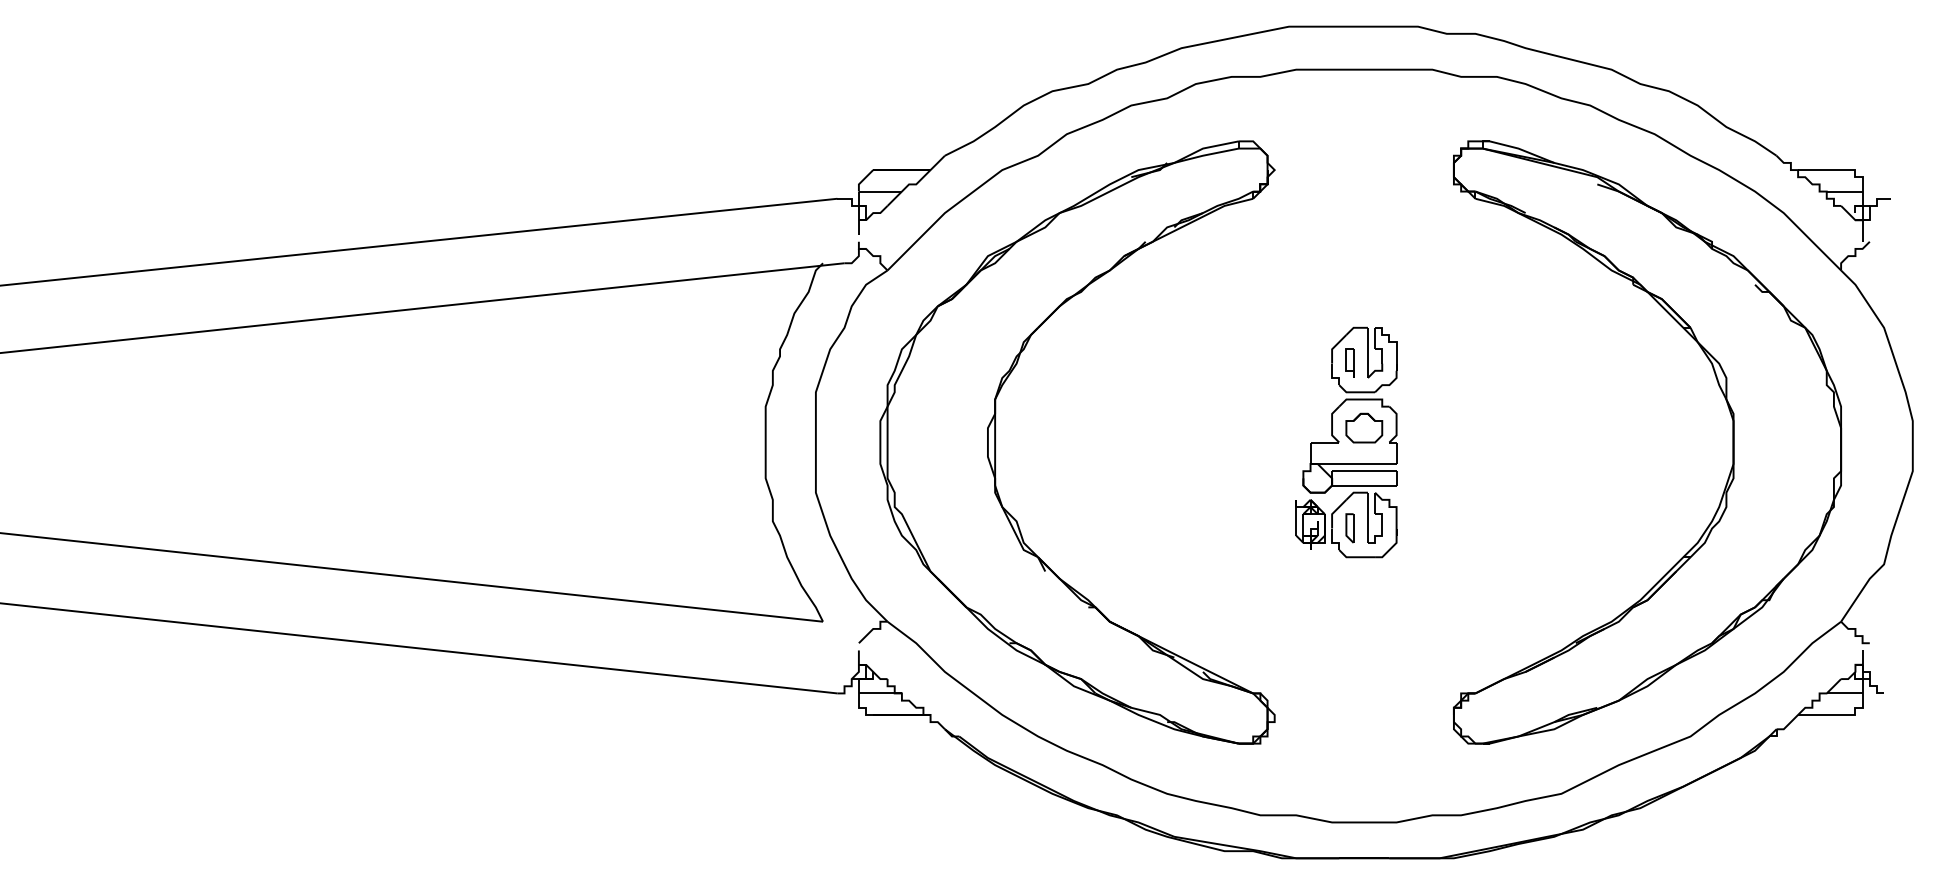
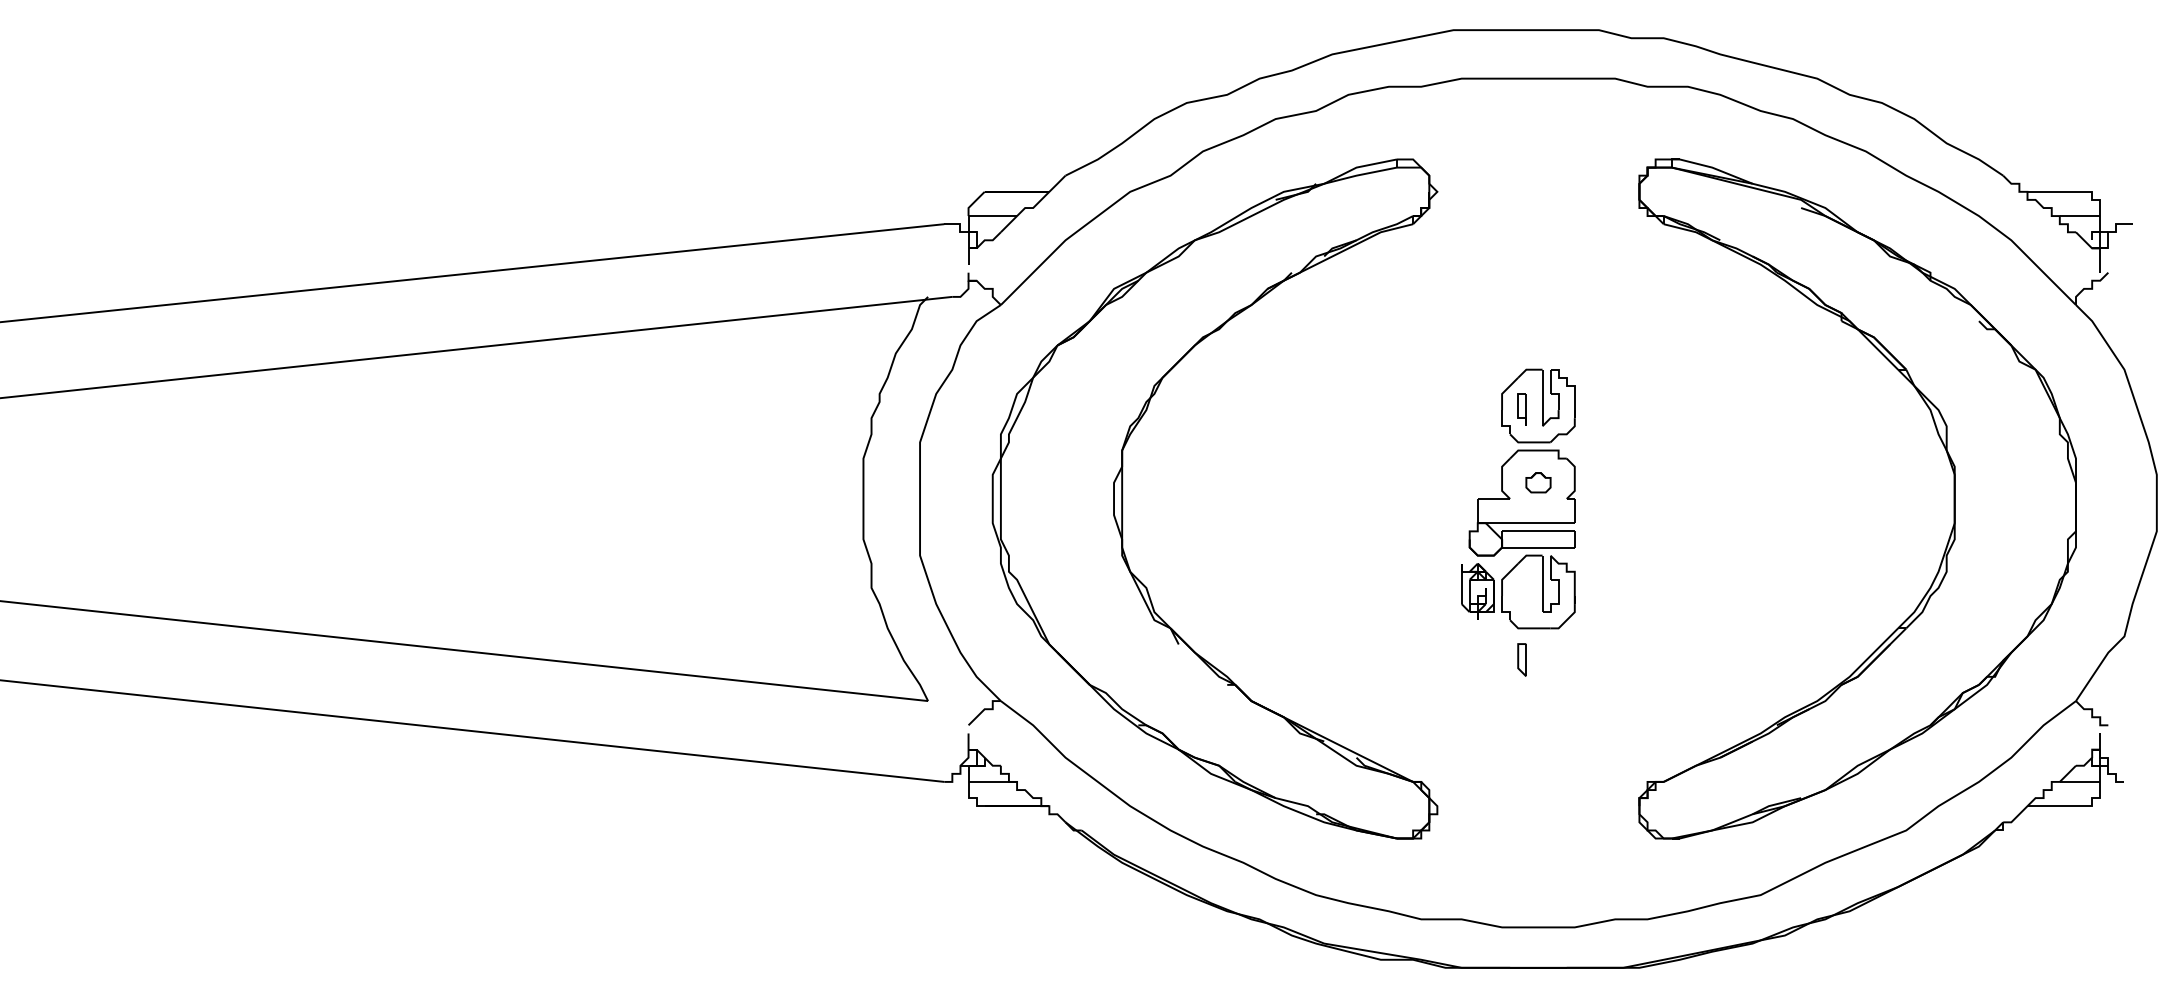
part: (1364, 427) -> (1538, 482), size x0.6
part: (1349, 528) -> (1521, 660), moved

